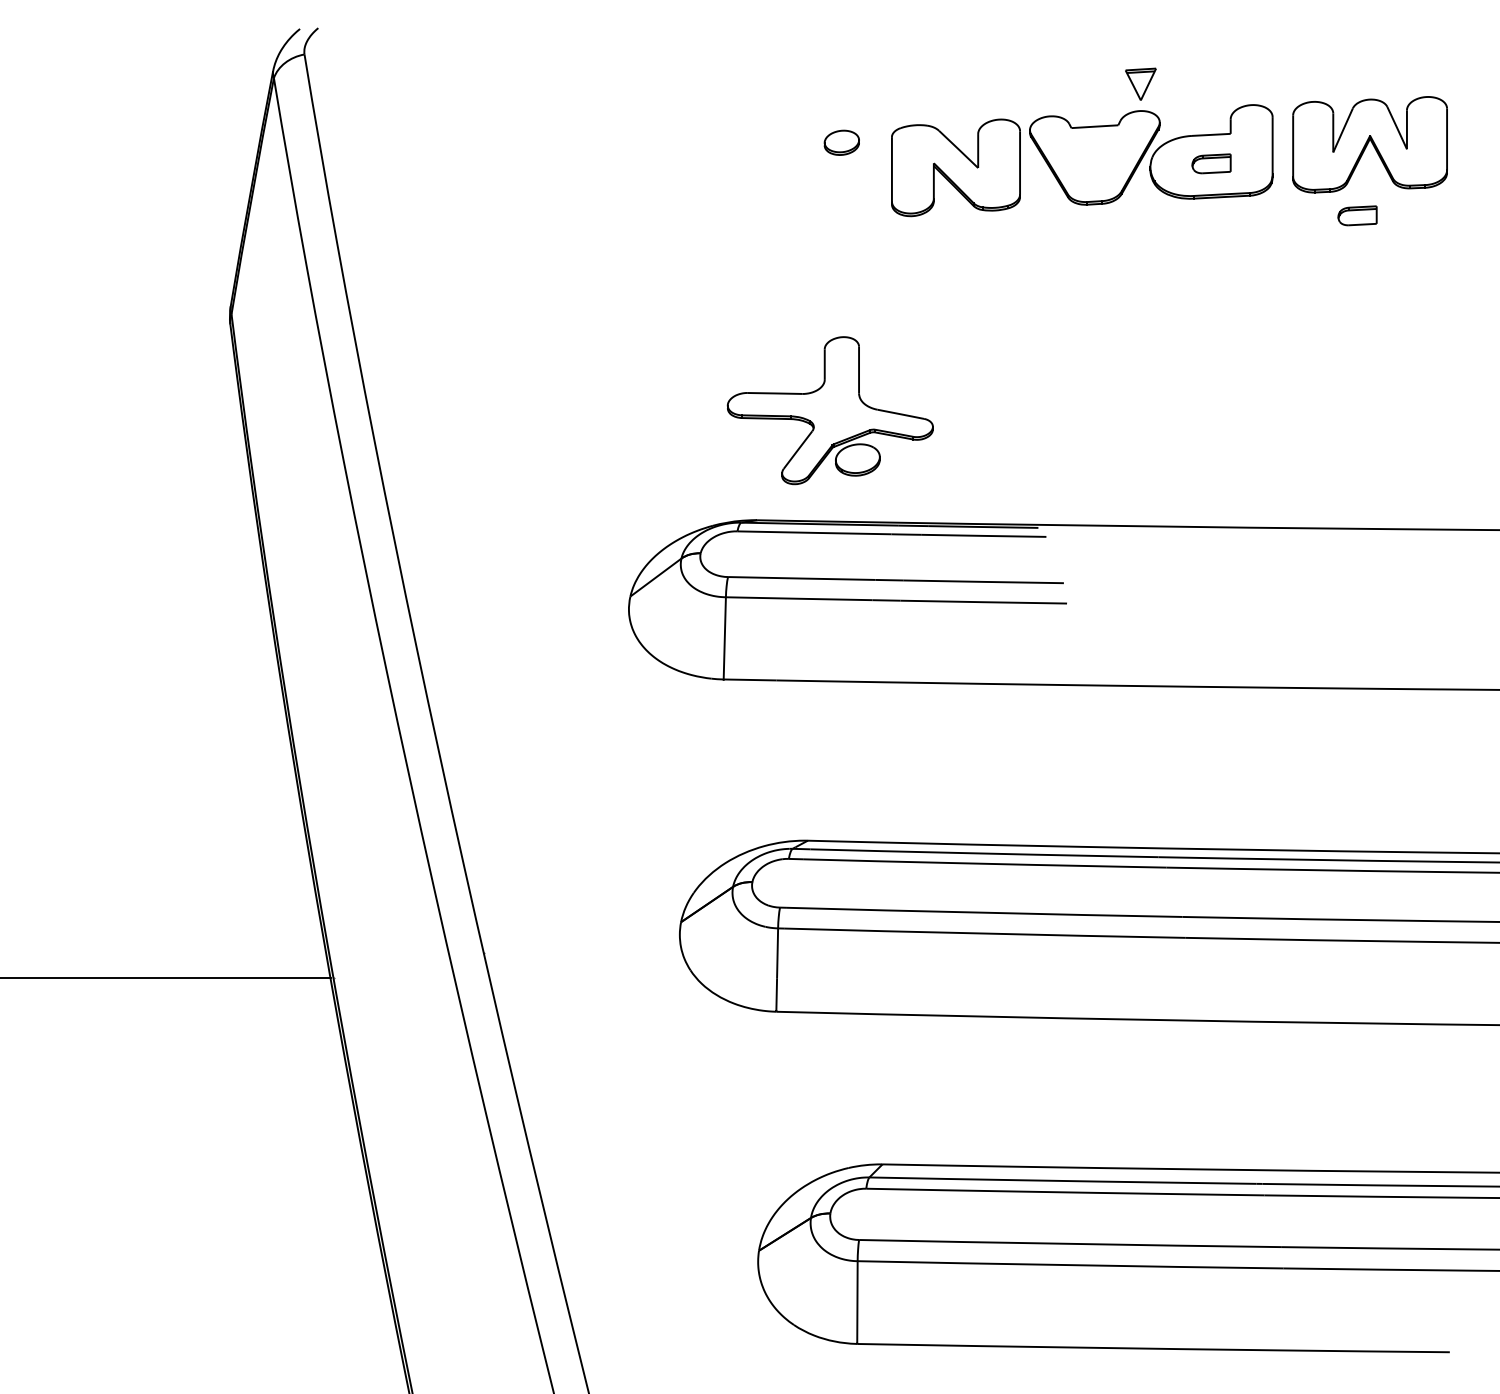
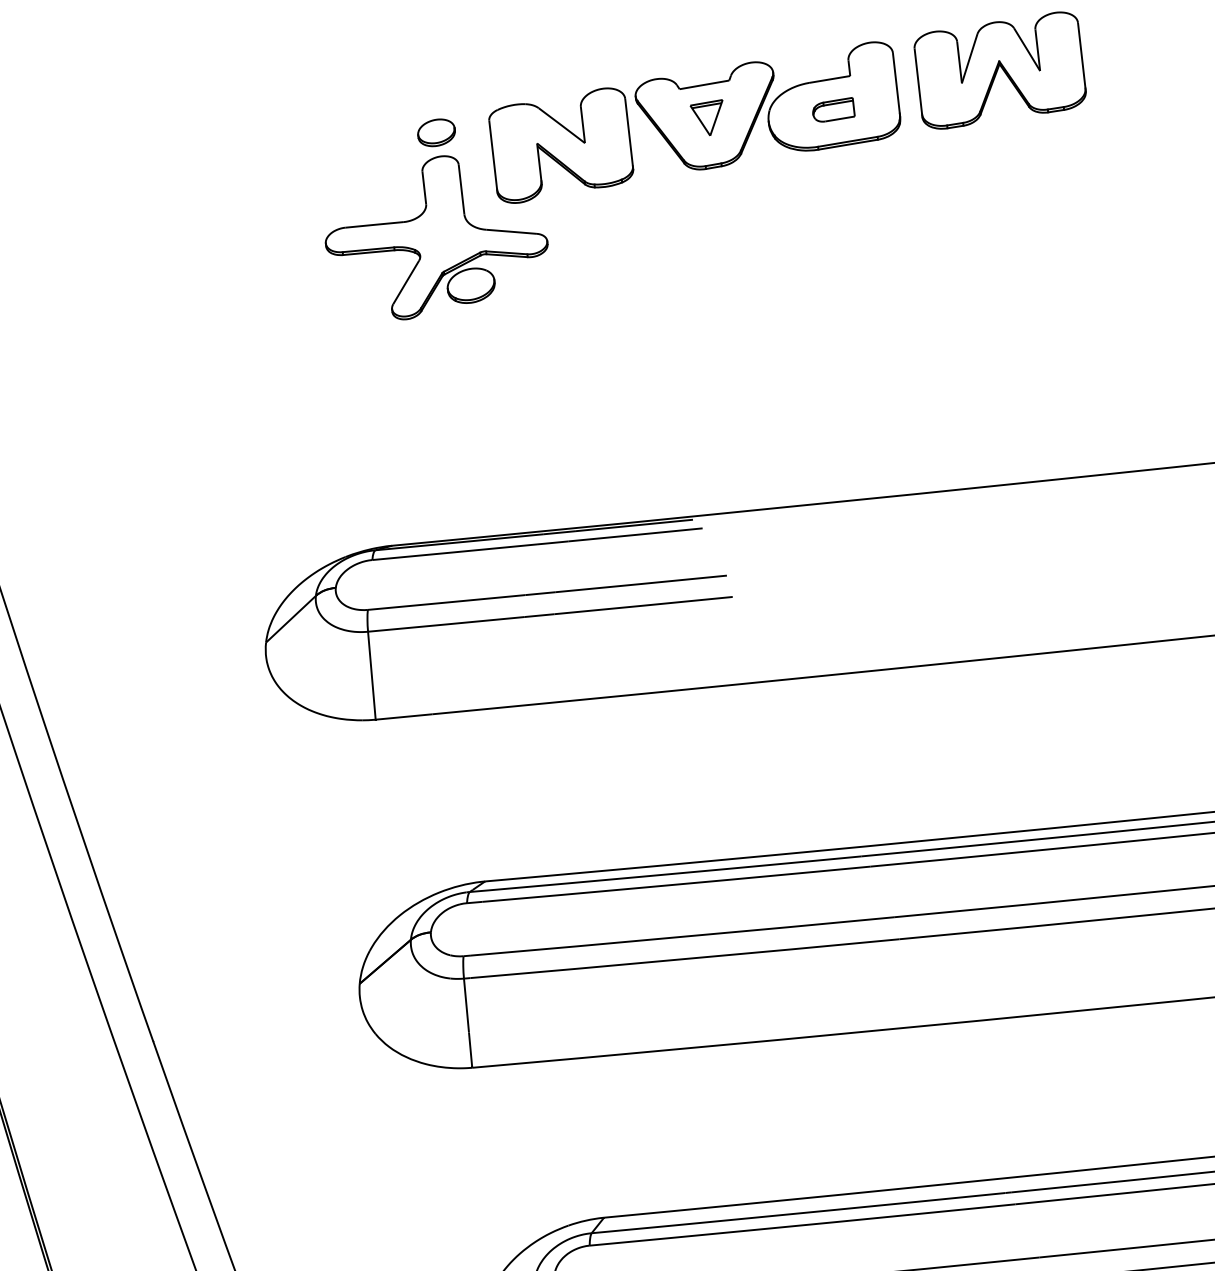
part: (1140, 83) -> (707, 117), moved
part: (1357, 215) -> (995, 147), removed
part: (829, 410) -> (434, 236), moved

